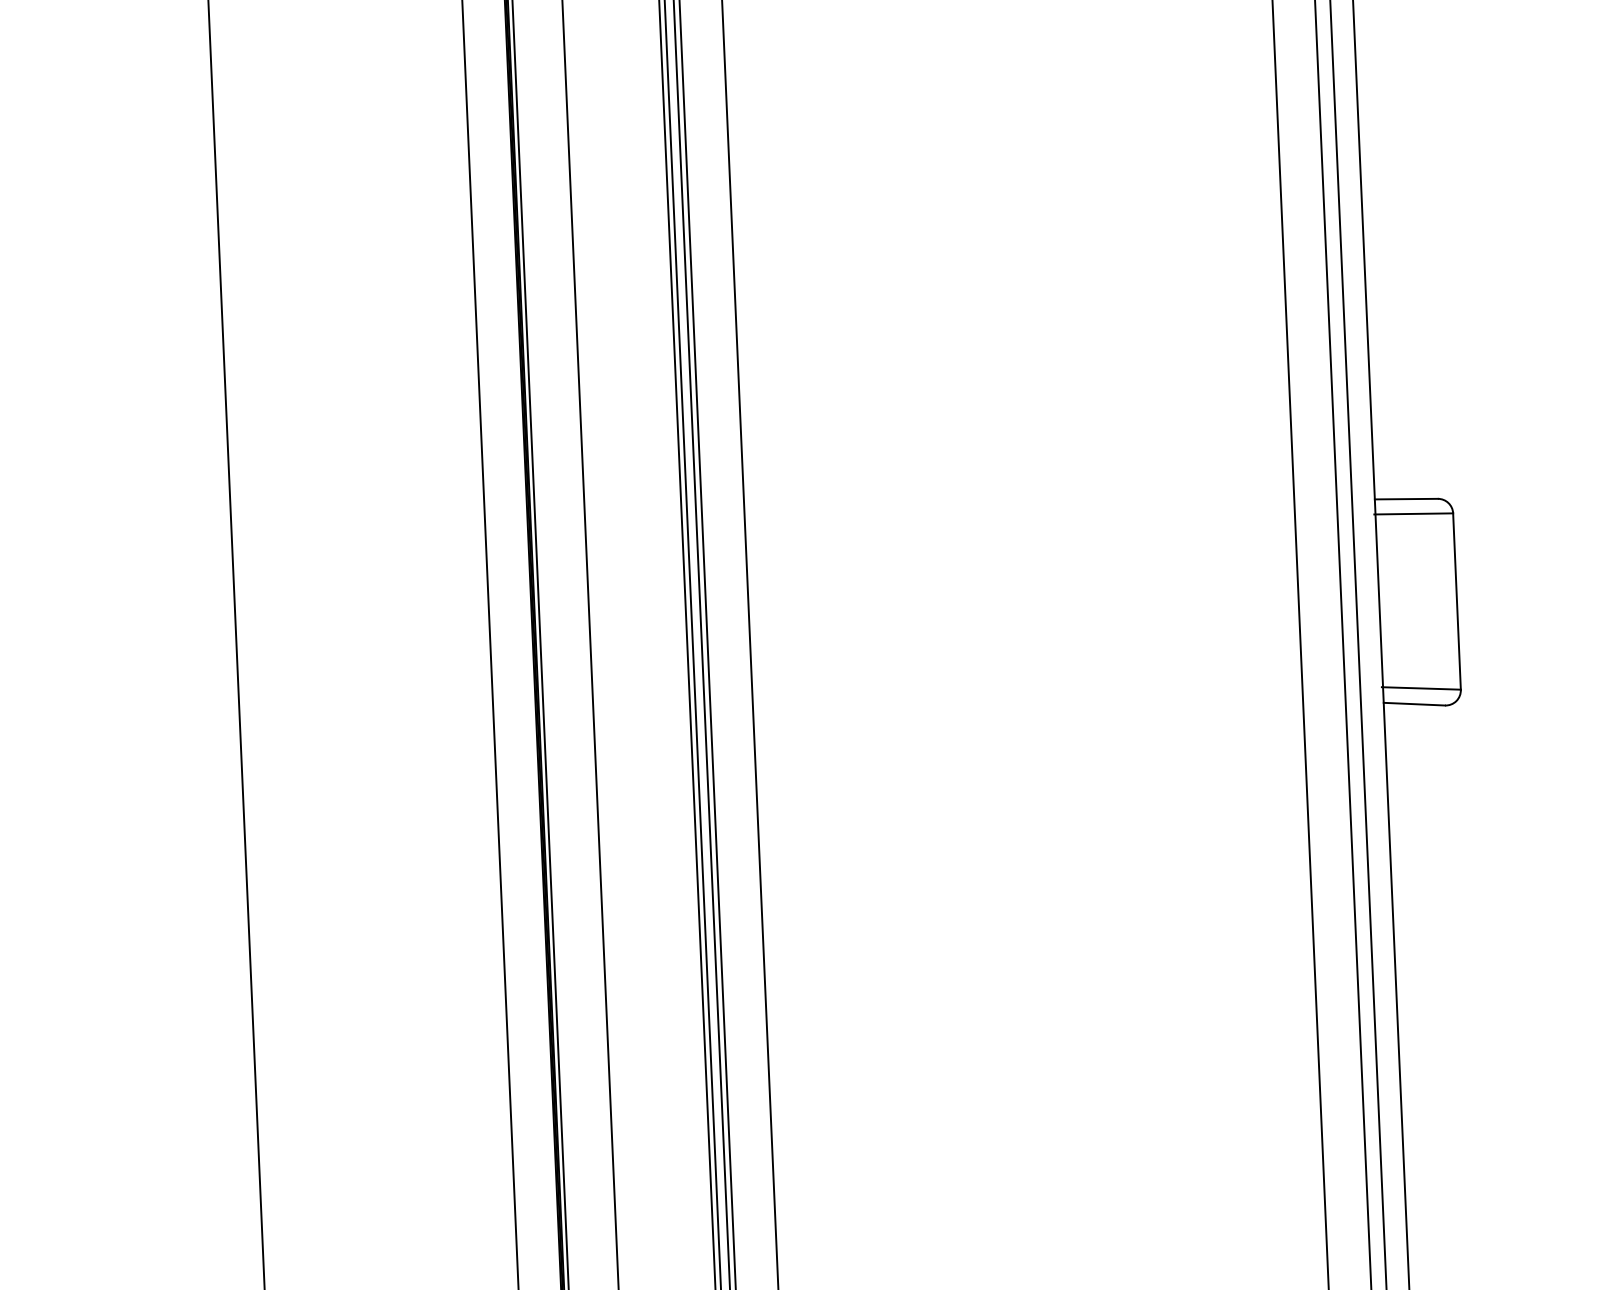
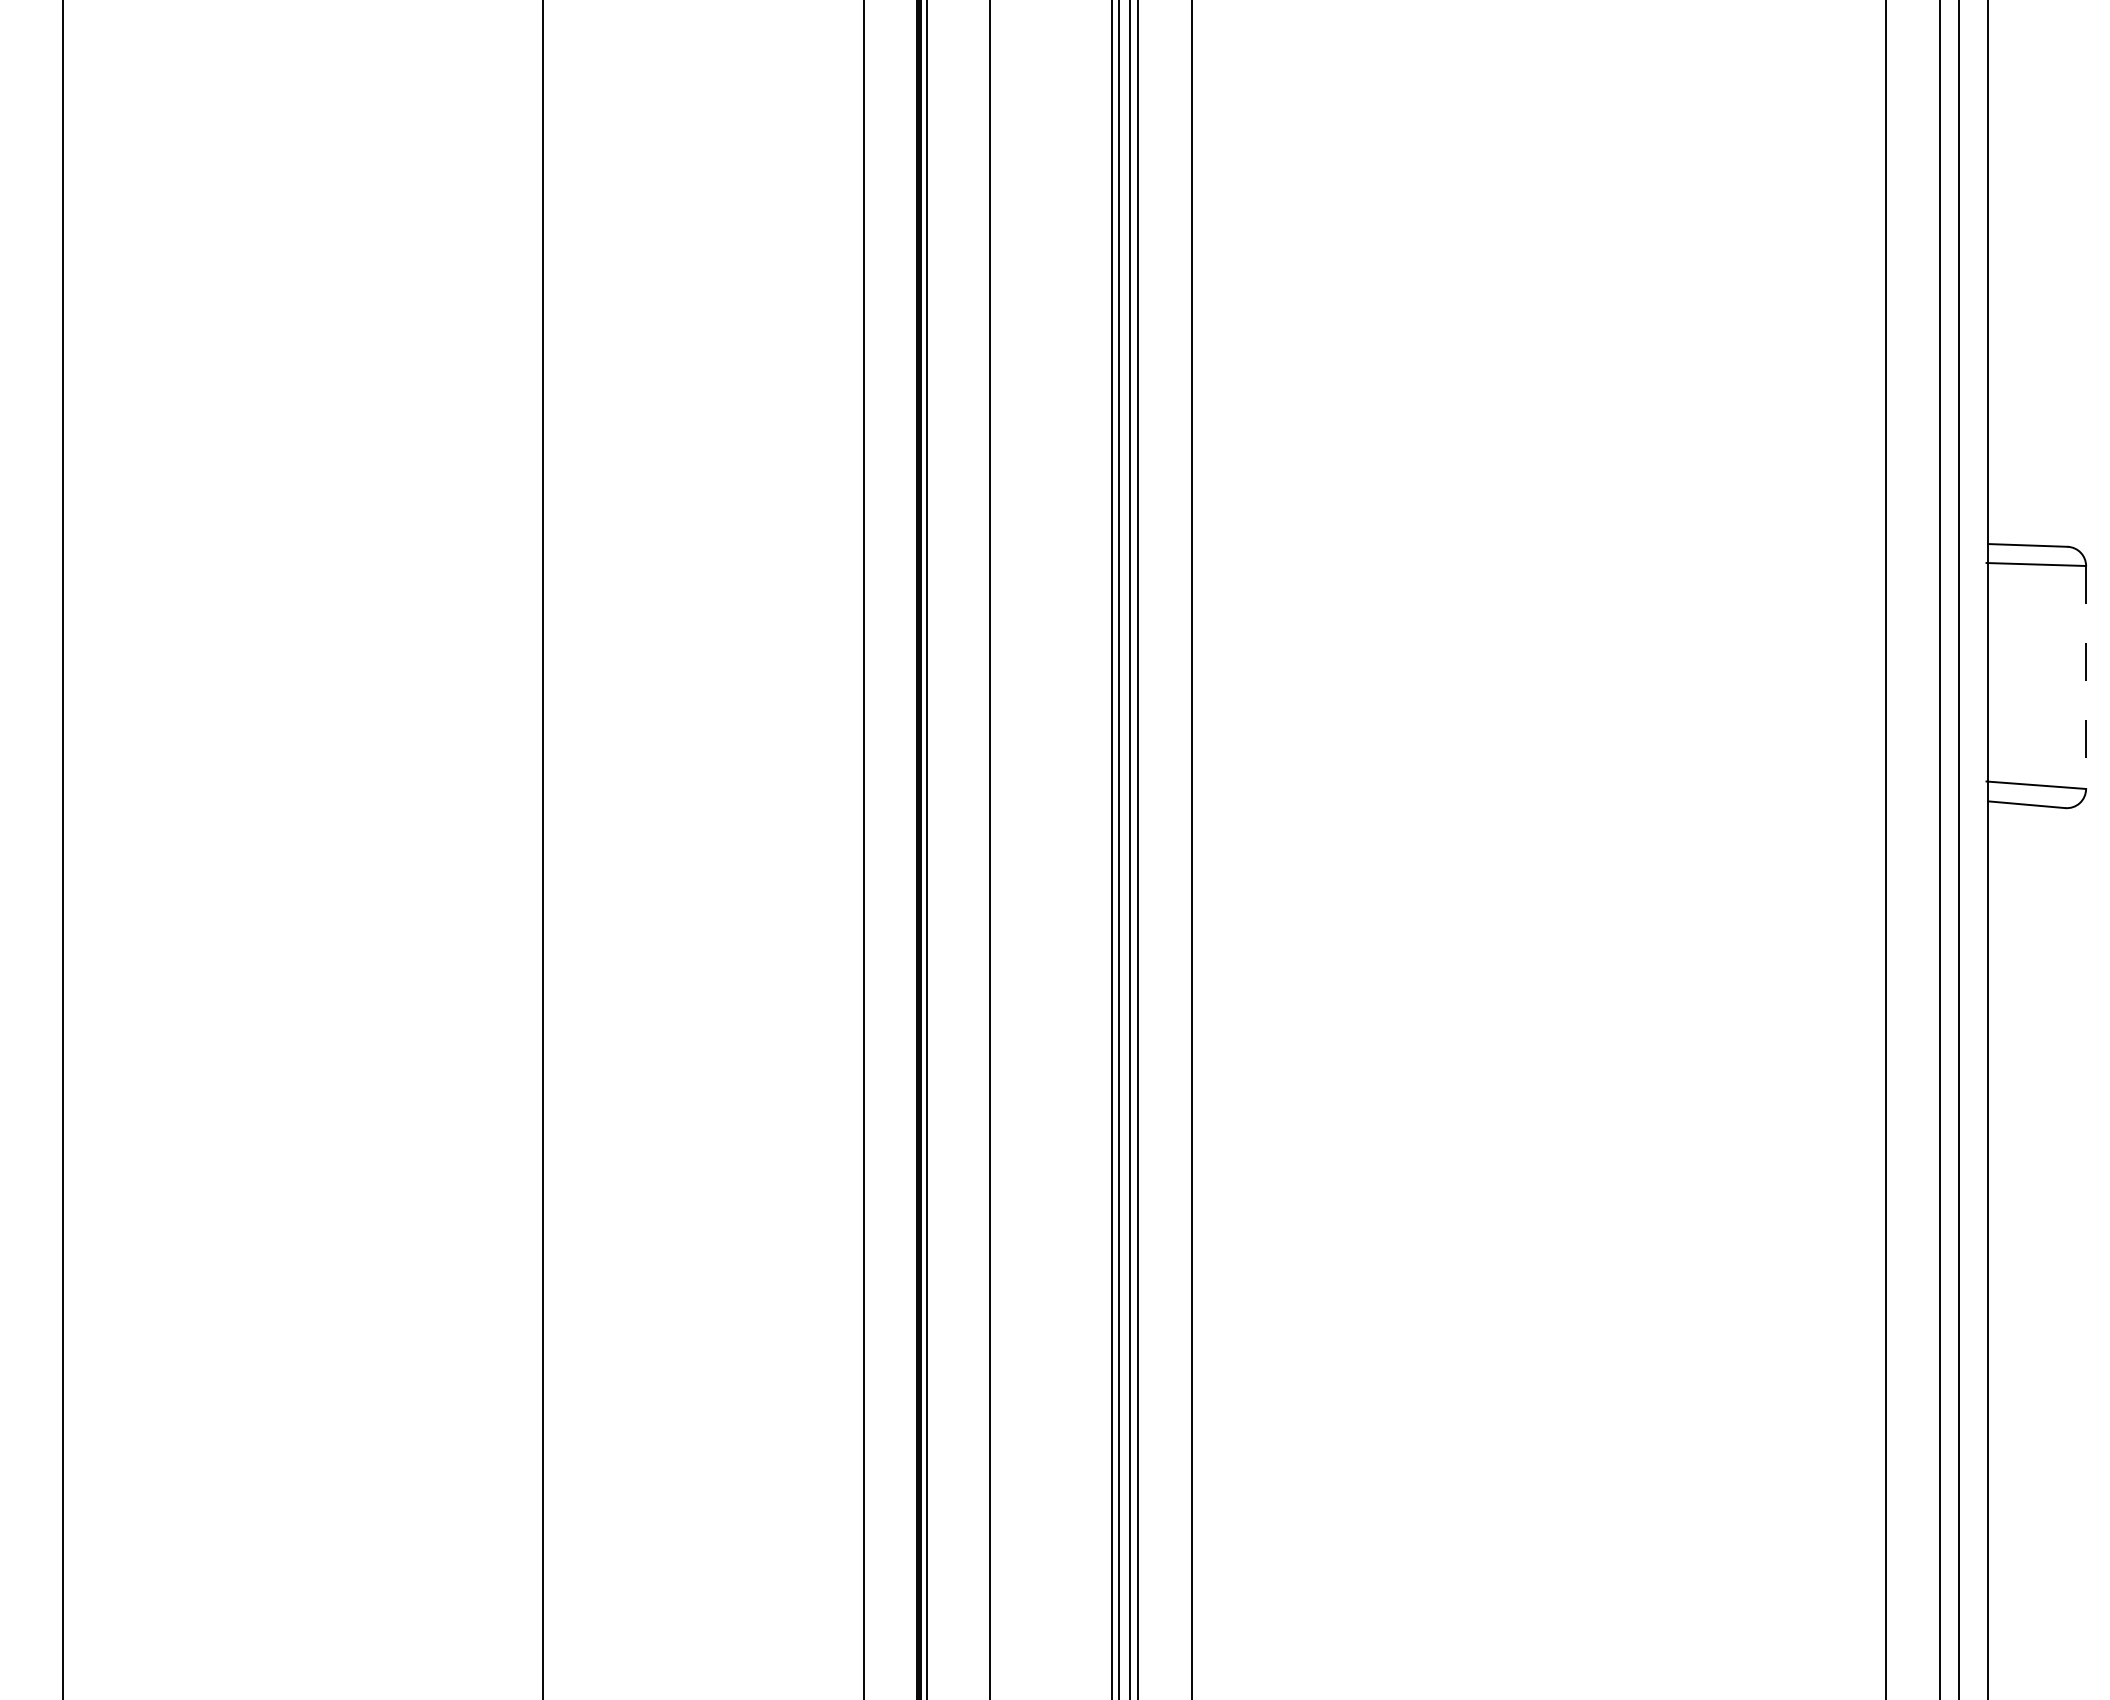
line: (1457, 601) -> (2086, 677), solid -> dashed

